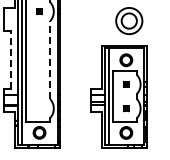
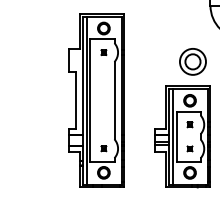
line: (10, 59) -> (75, 100), dashed -> solid
line: (50, 59) -> (114, 100), dashed -> solid
part: (39, 108) -> (103, 148), added

